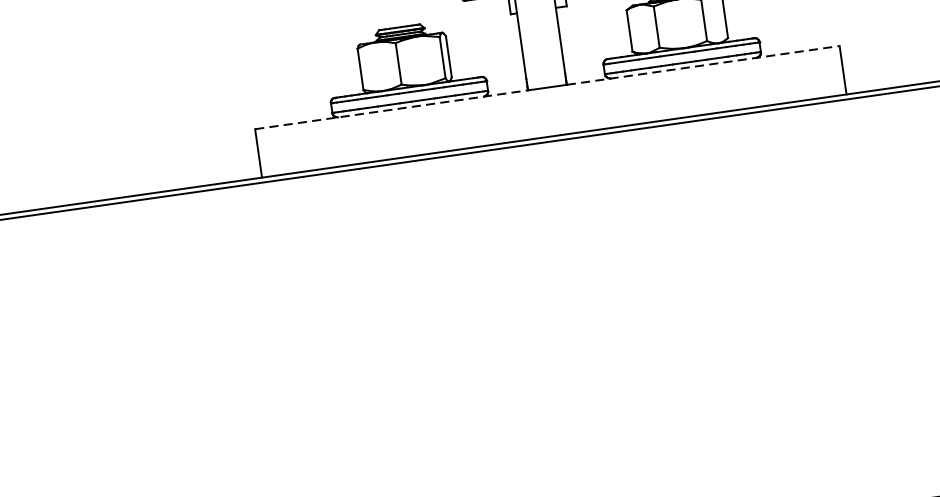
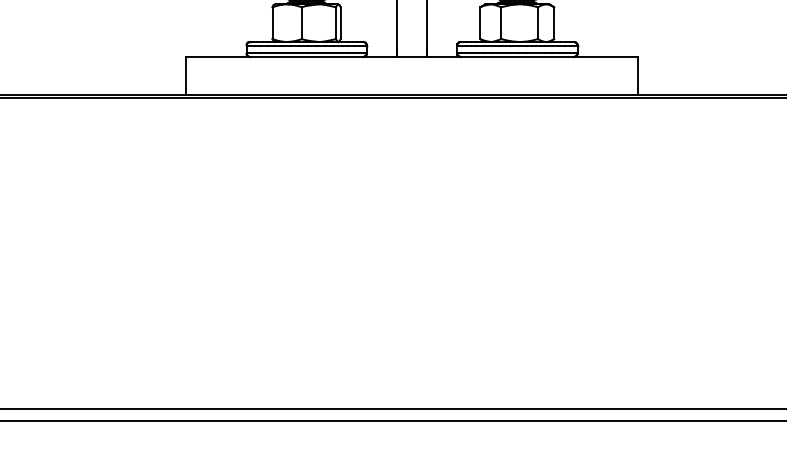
line: (703, 65) -> (532, 57), dashed -> solid
line: (392, 110) -> (292, 57), dashed -> solid

